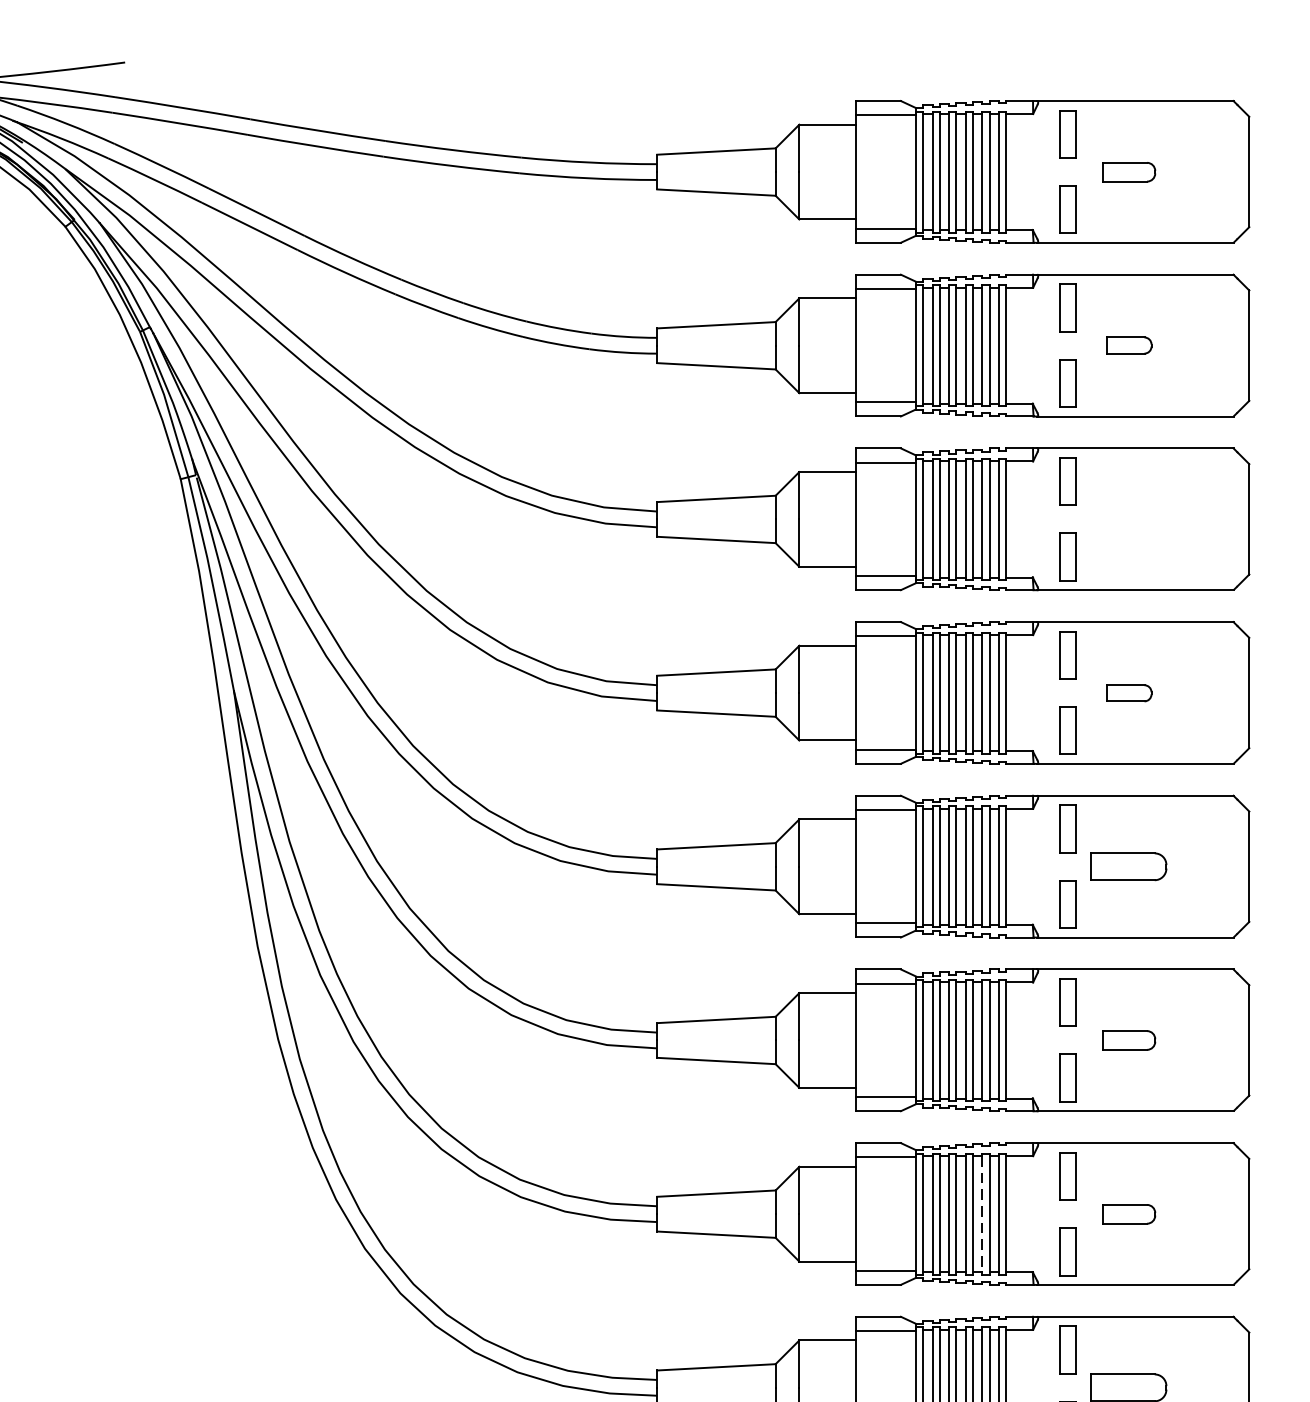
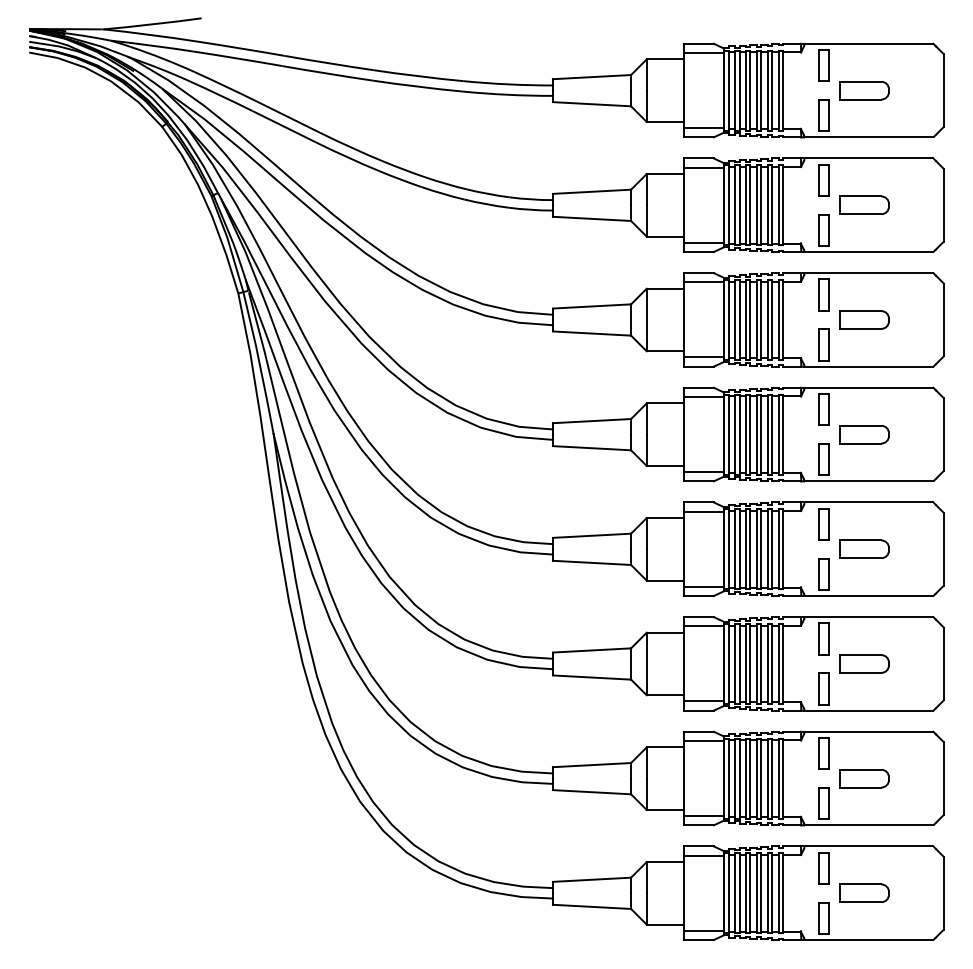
part: (1129, 171) -> (864, 90), size x1.43
part: (1129, 344) -> (864, 204), size x1.67
part: (1129, 518) -> (864, 319), added
part: (1129, 692) -> (864, 434), size x1.67
part: (1129, 1039) -> (864, 663), size x1.43
part: (1129, 1213) -> (864, 778), size x1.43
line: (982, 1215) -> (767, 779), dashed -> solid

